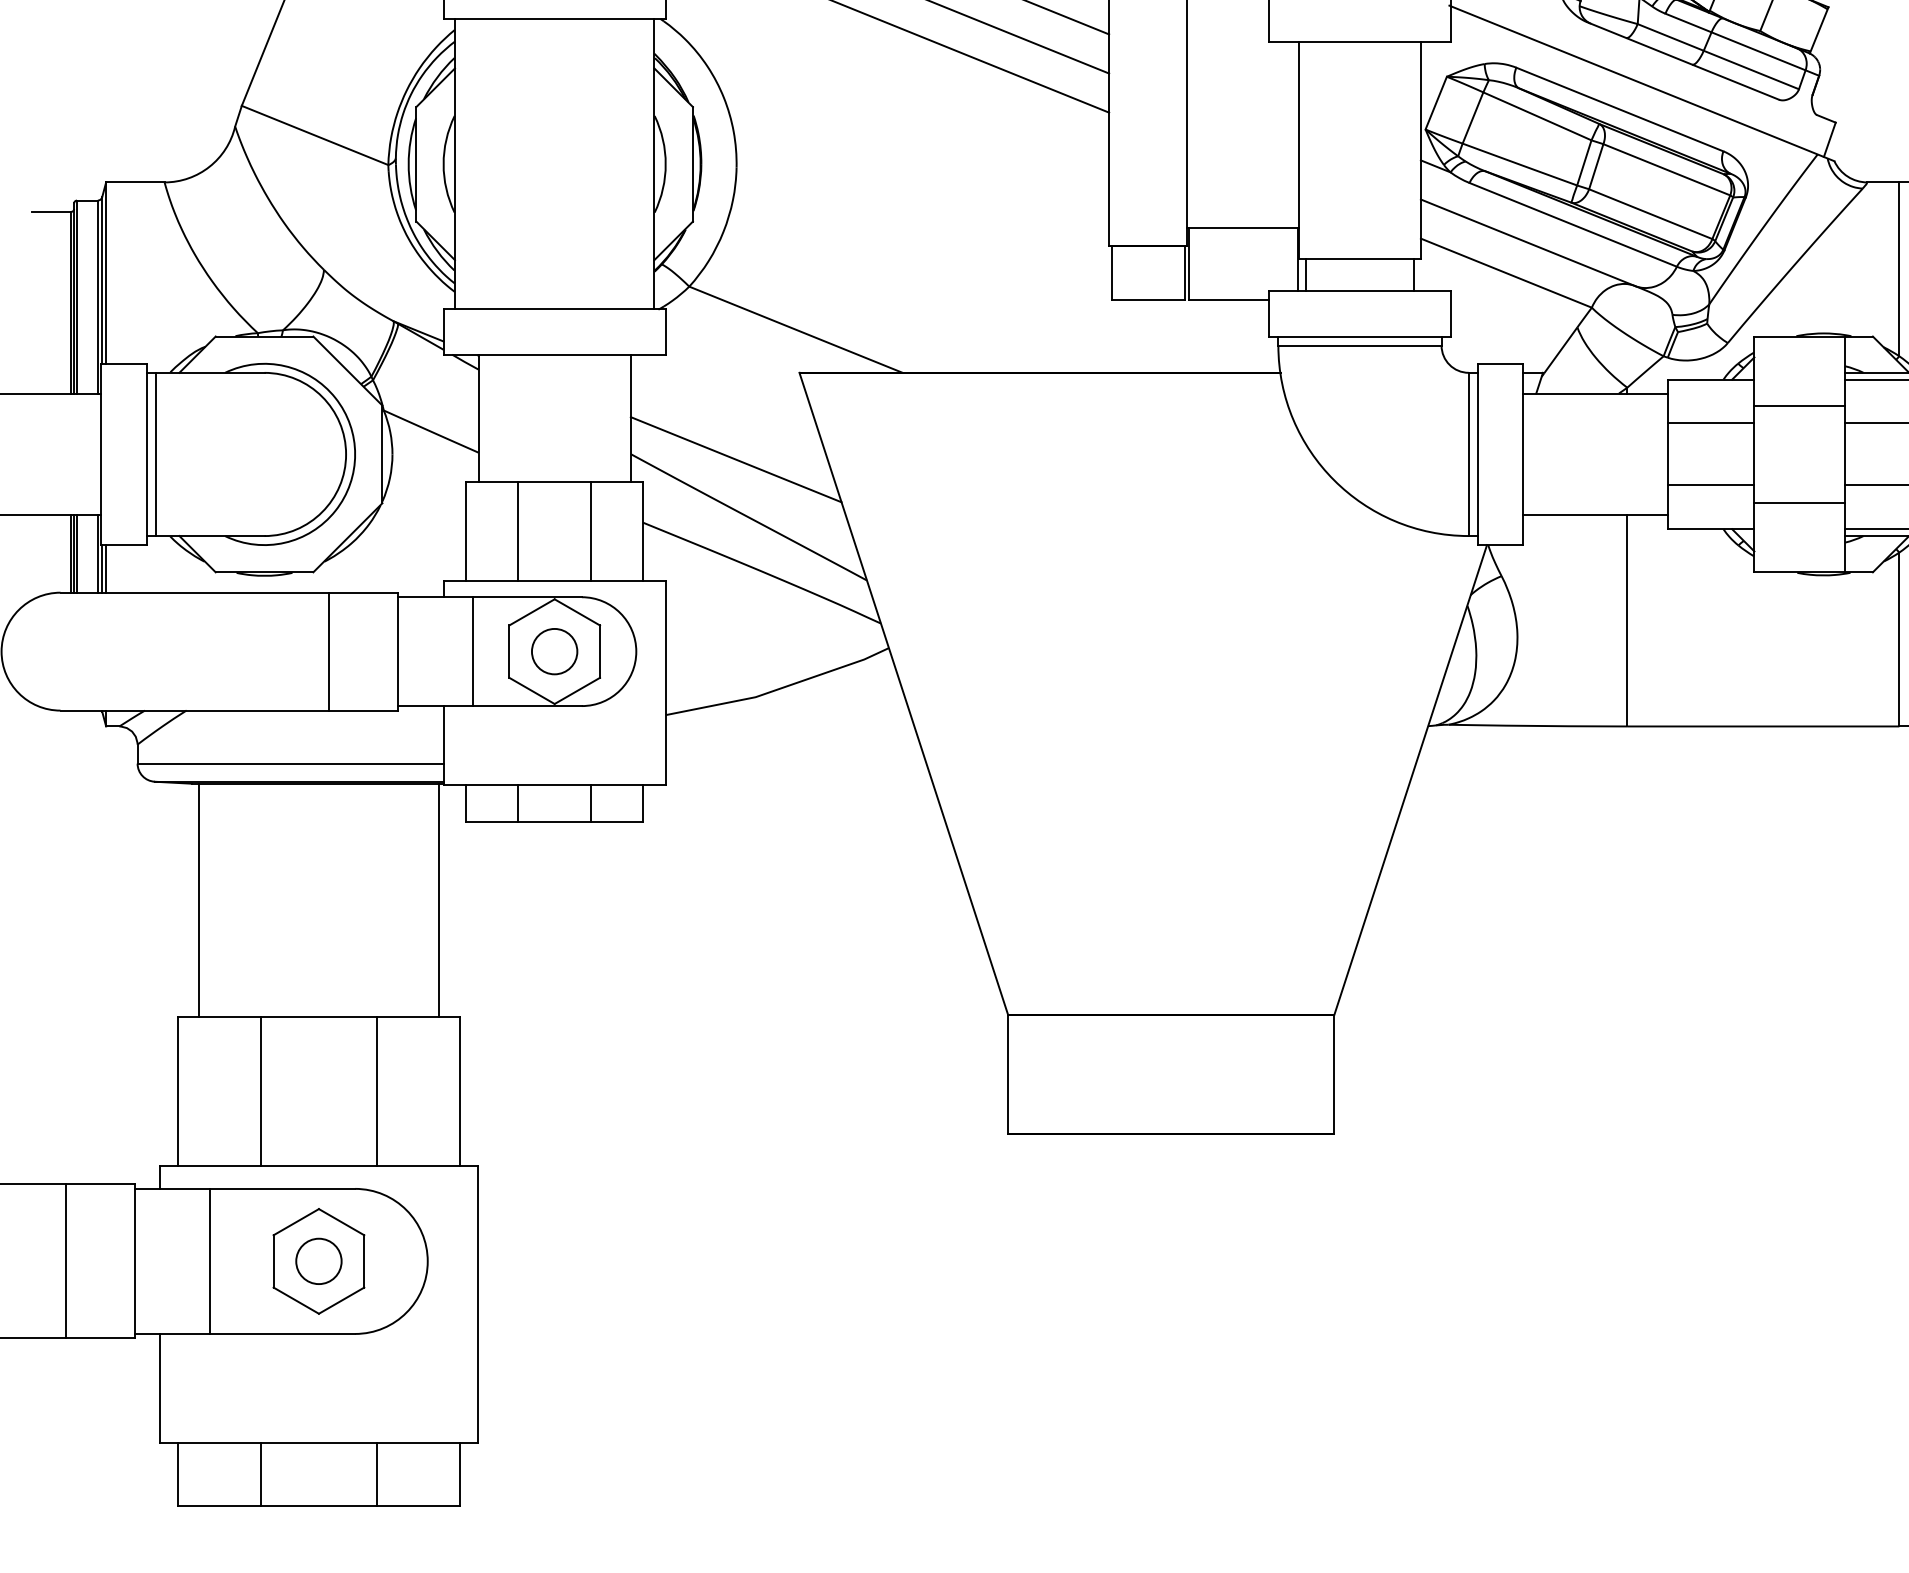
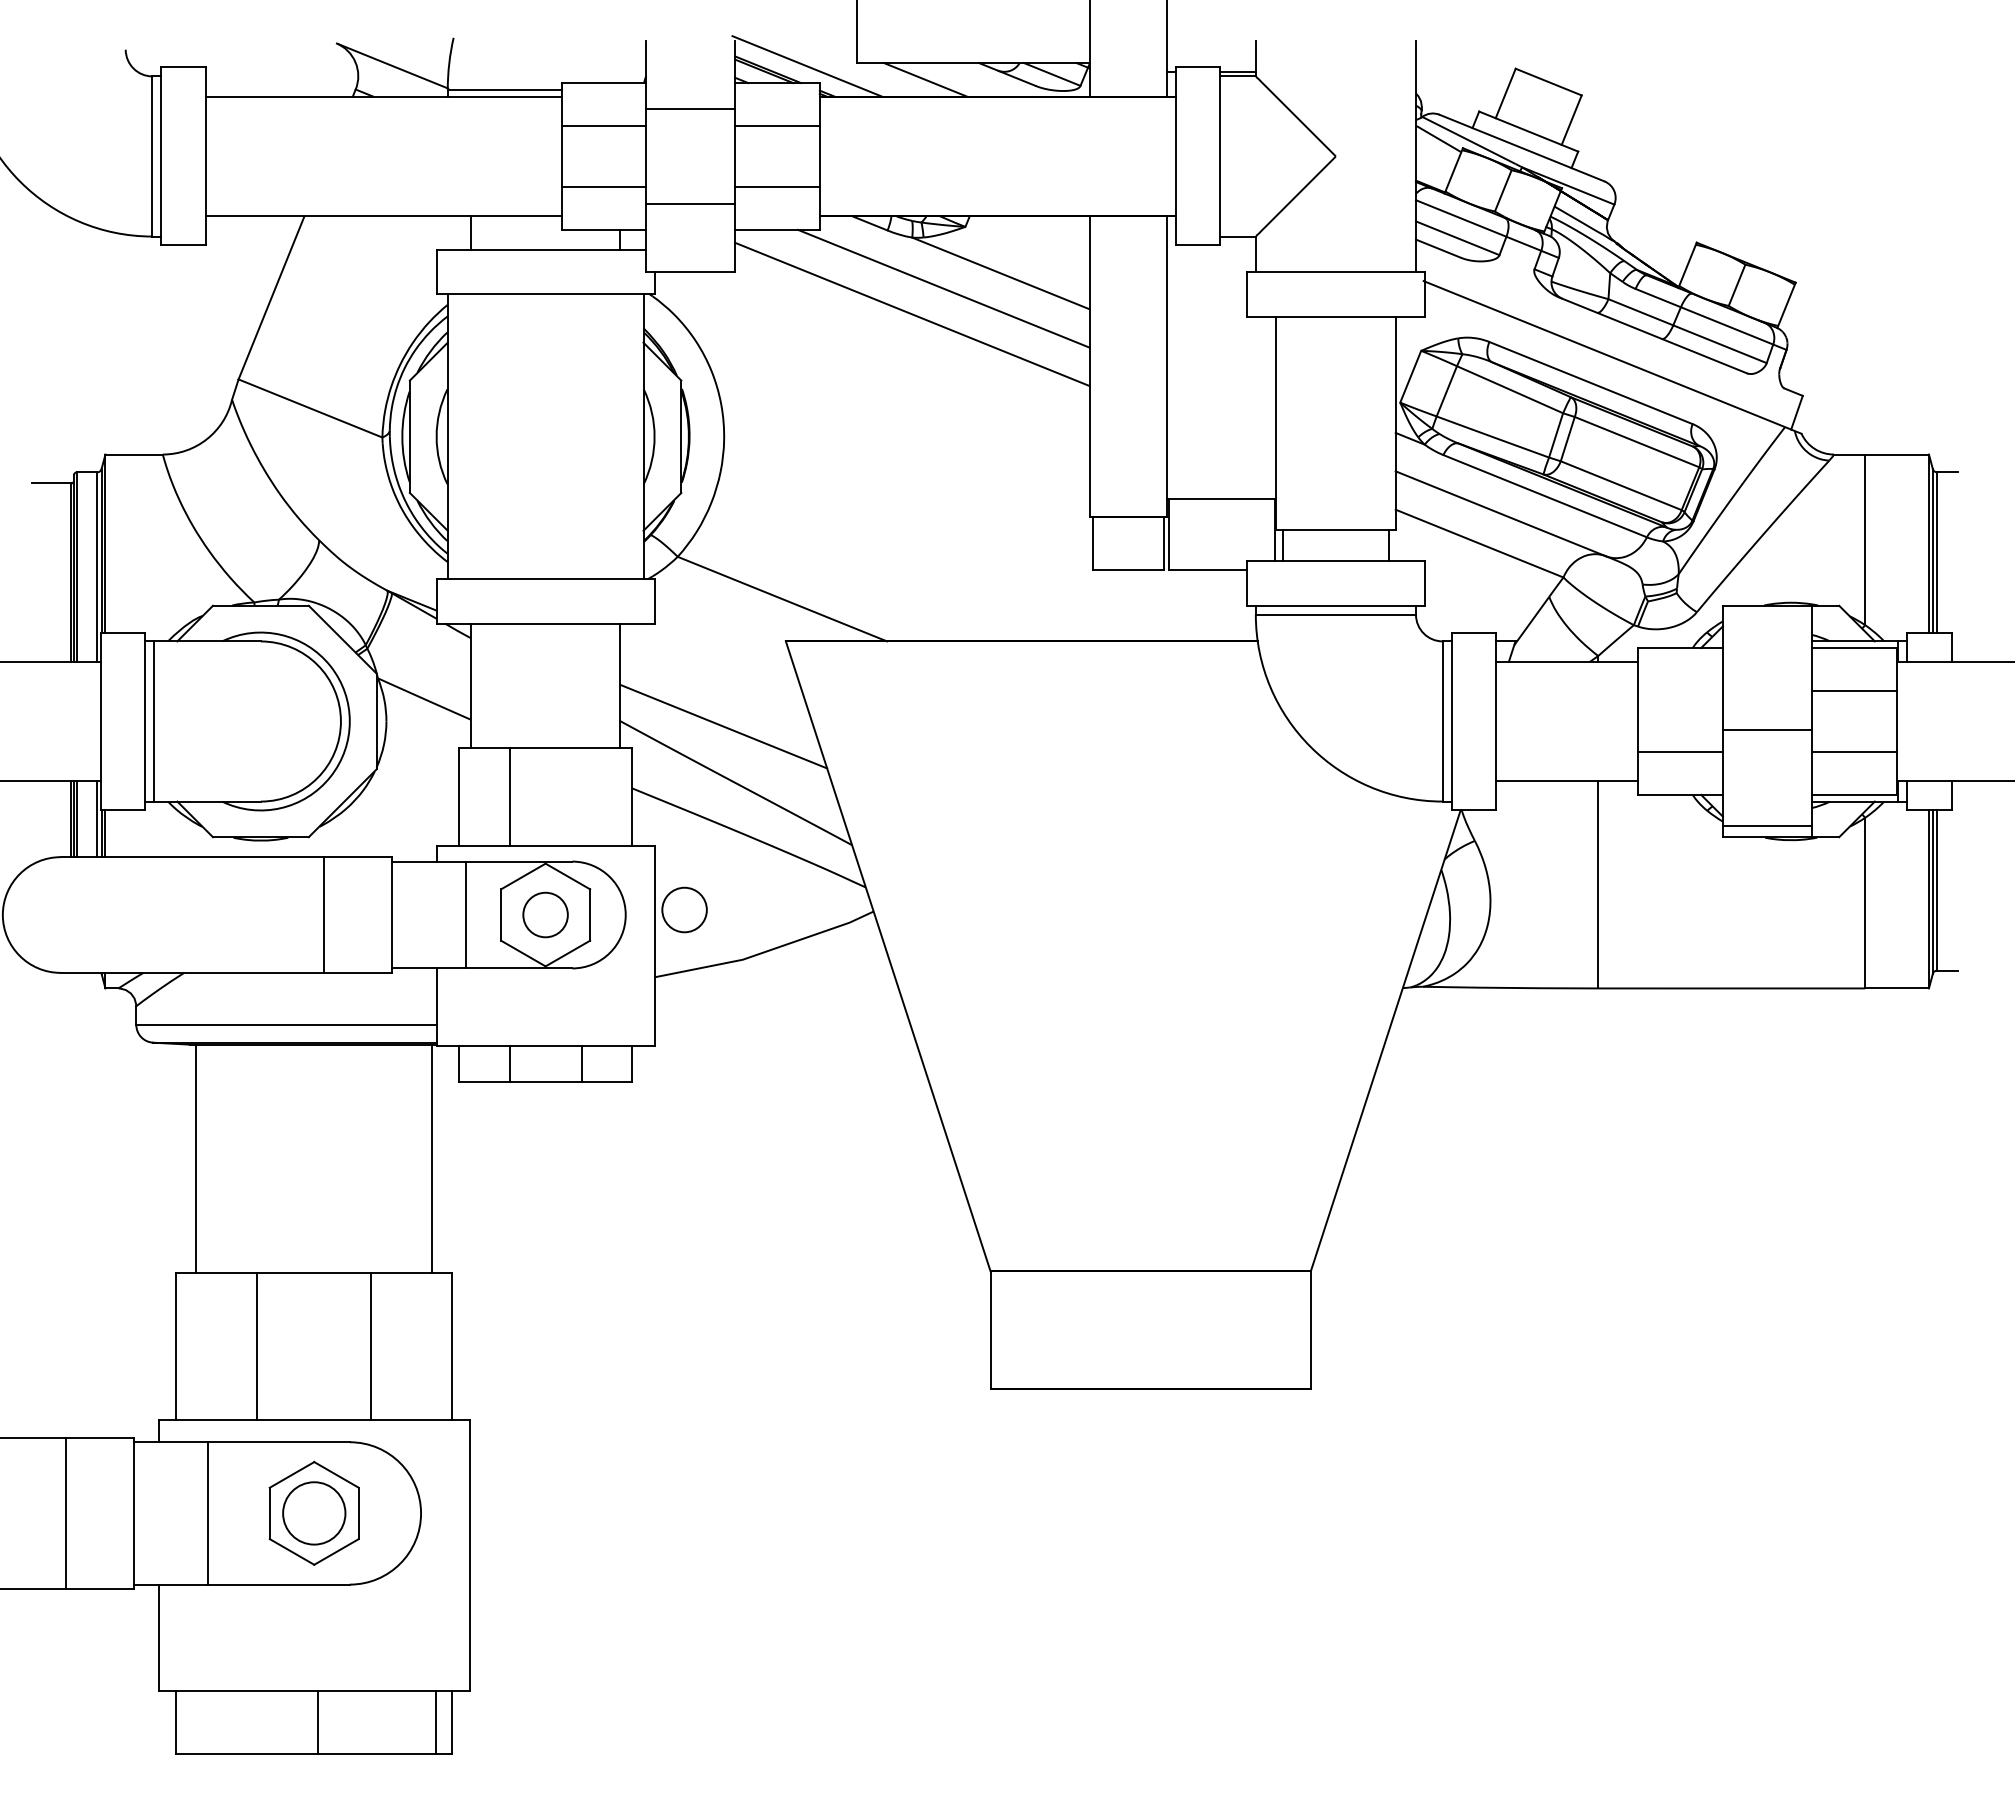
line: (1798, 405) -> (1766, 729), moved
line: (1711, 423) -> (1680, 691), removed
line: (1798, 503) -> (1766, 826), moved
line: (591, 531) -> (581, 797), removed
circle: (696, 646) -> (684, 909), added
circle: (319, 1261) -> (314, 1513), size x1.4
line: (261, 1474) -> (318, 1722), moved
line: (377, 1474) -> (436, 1722), moved

